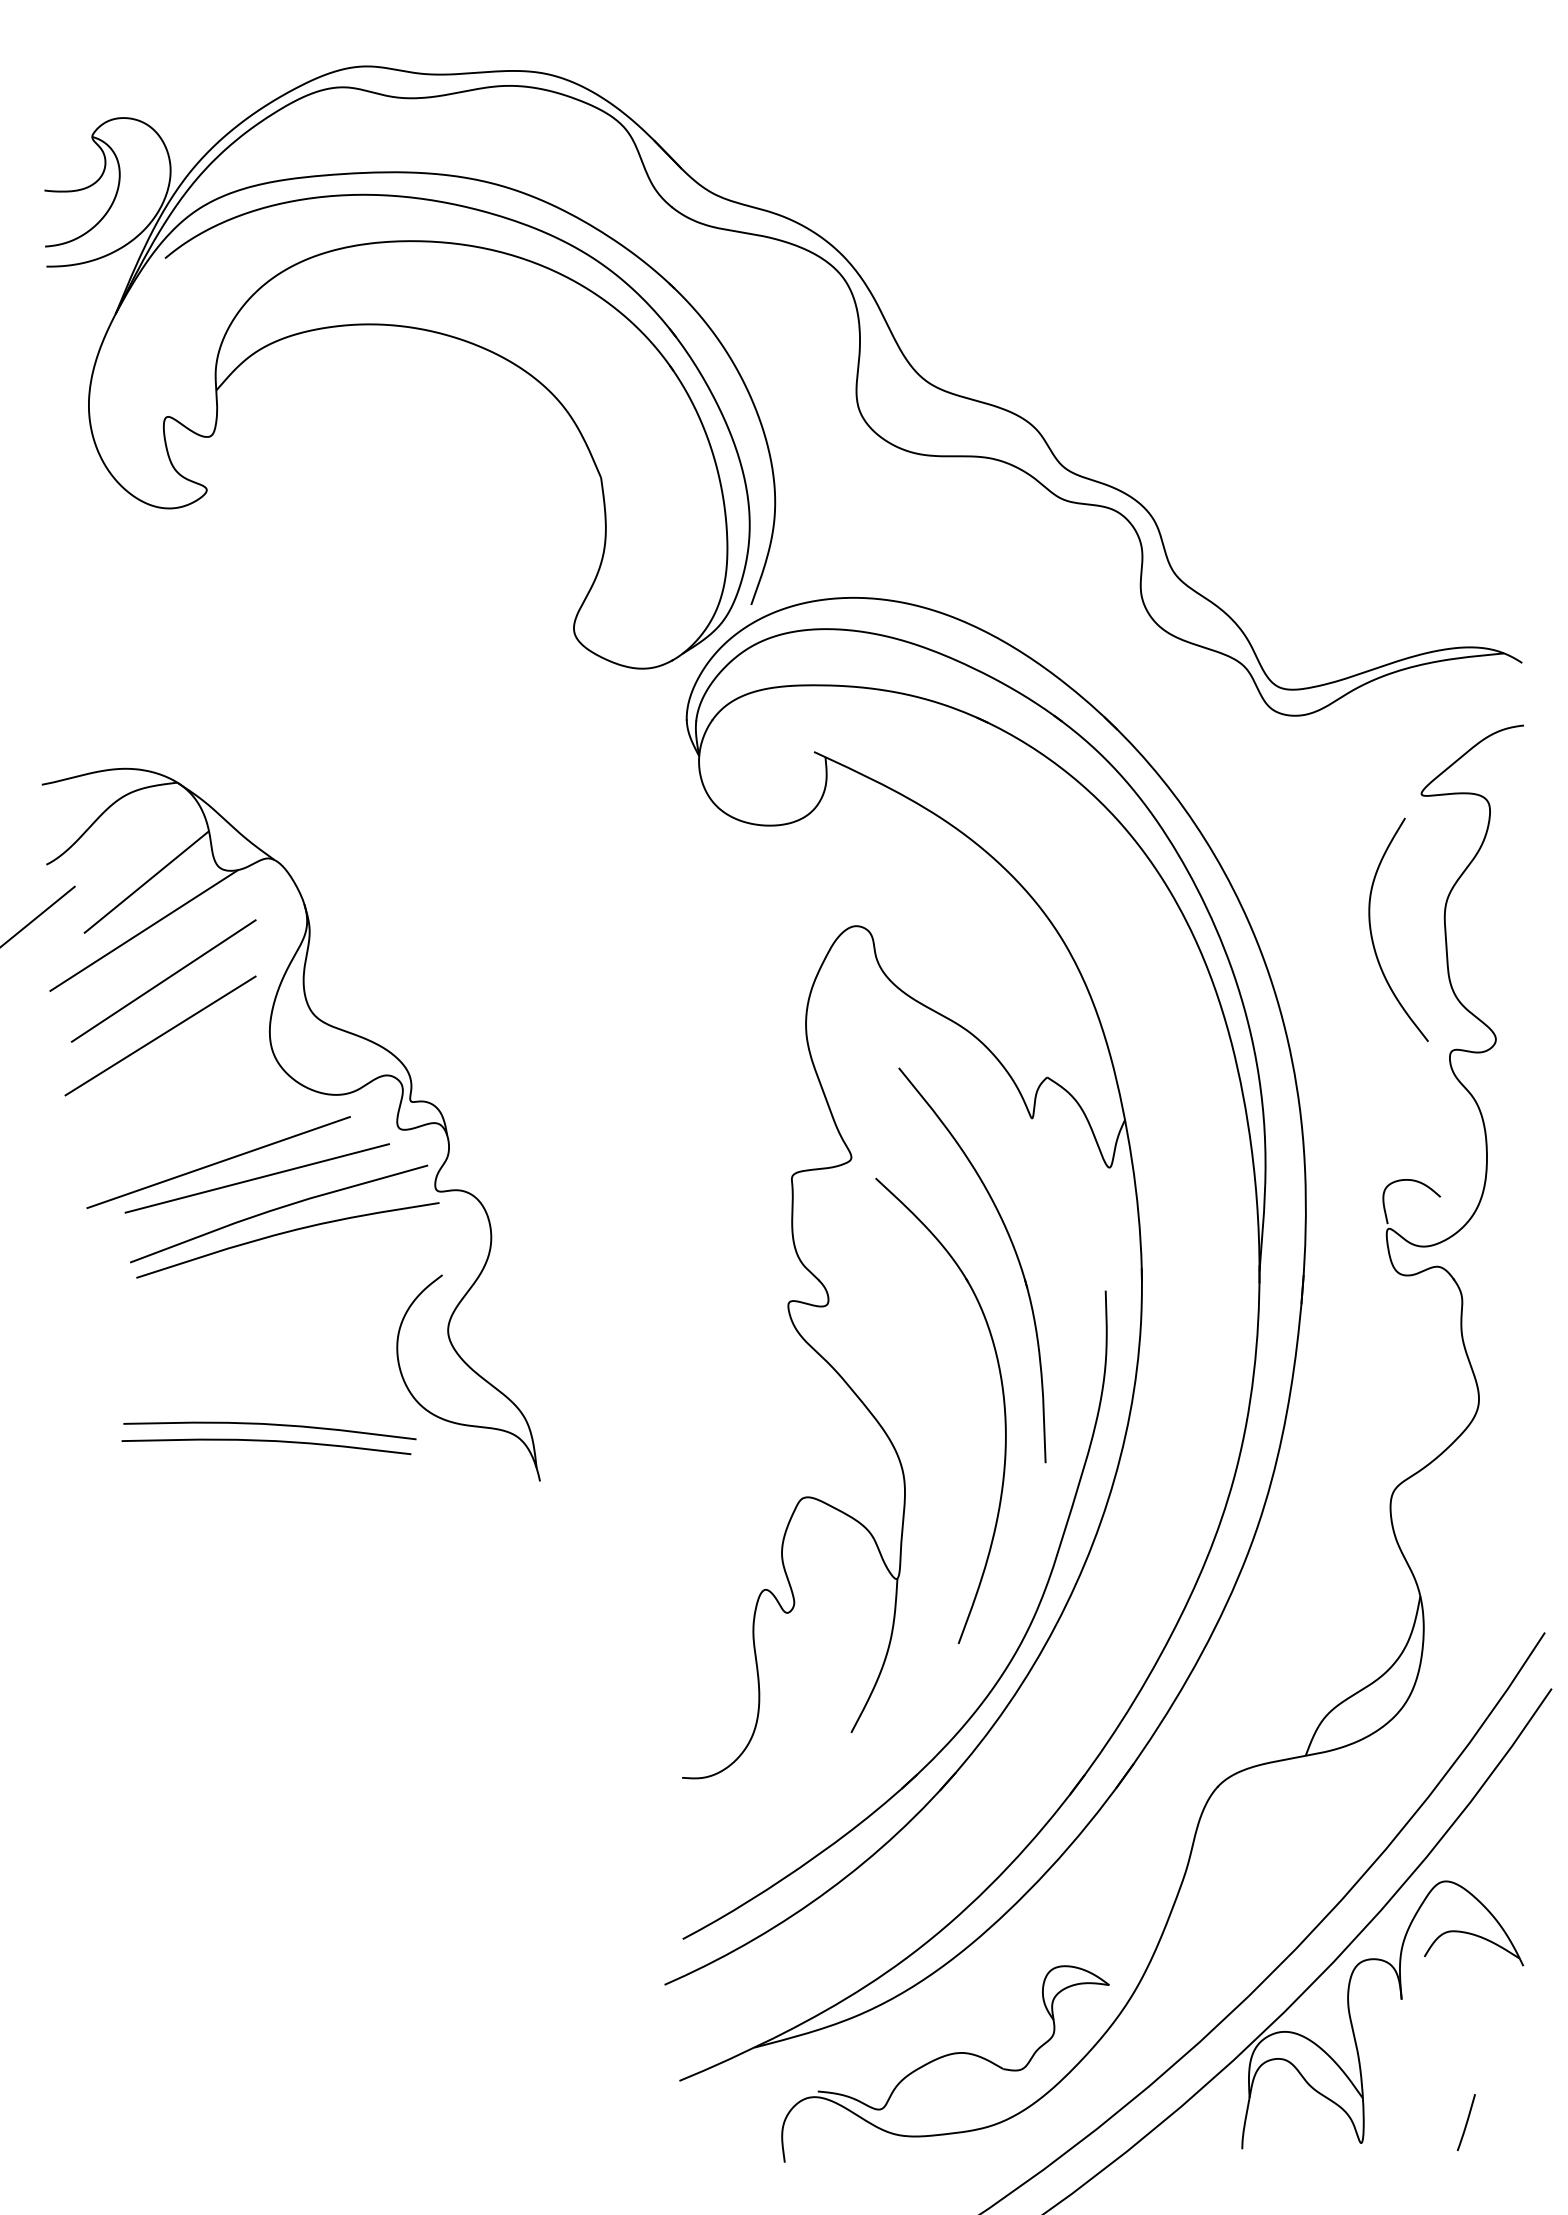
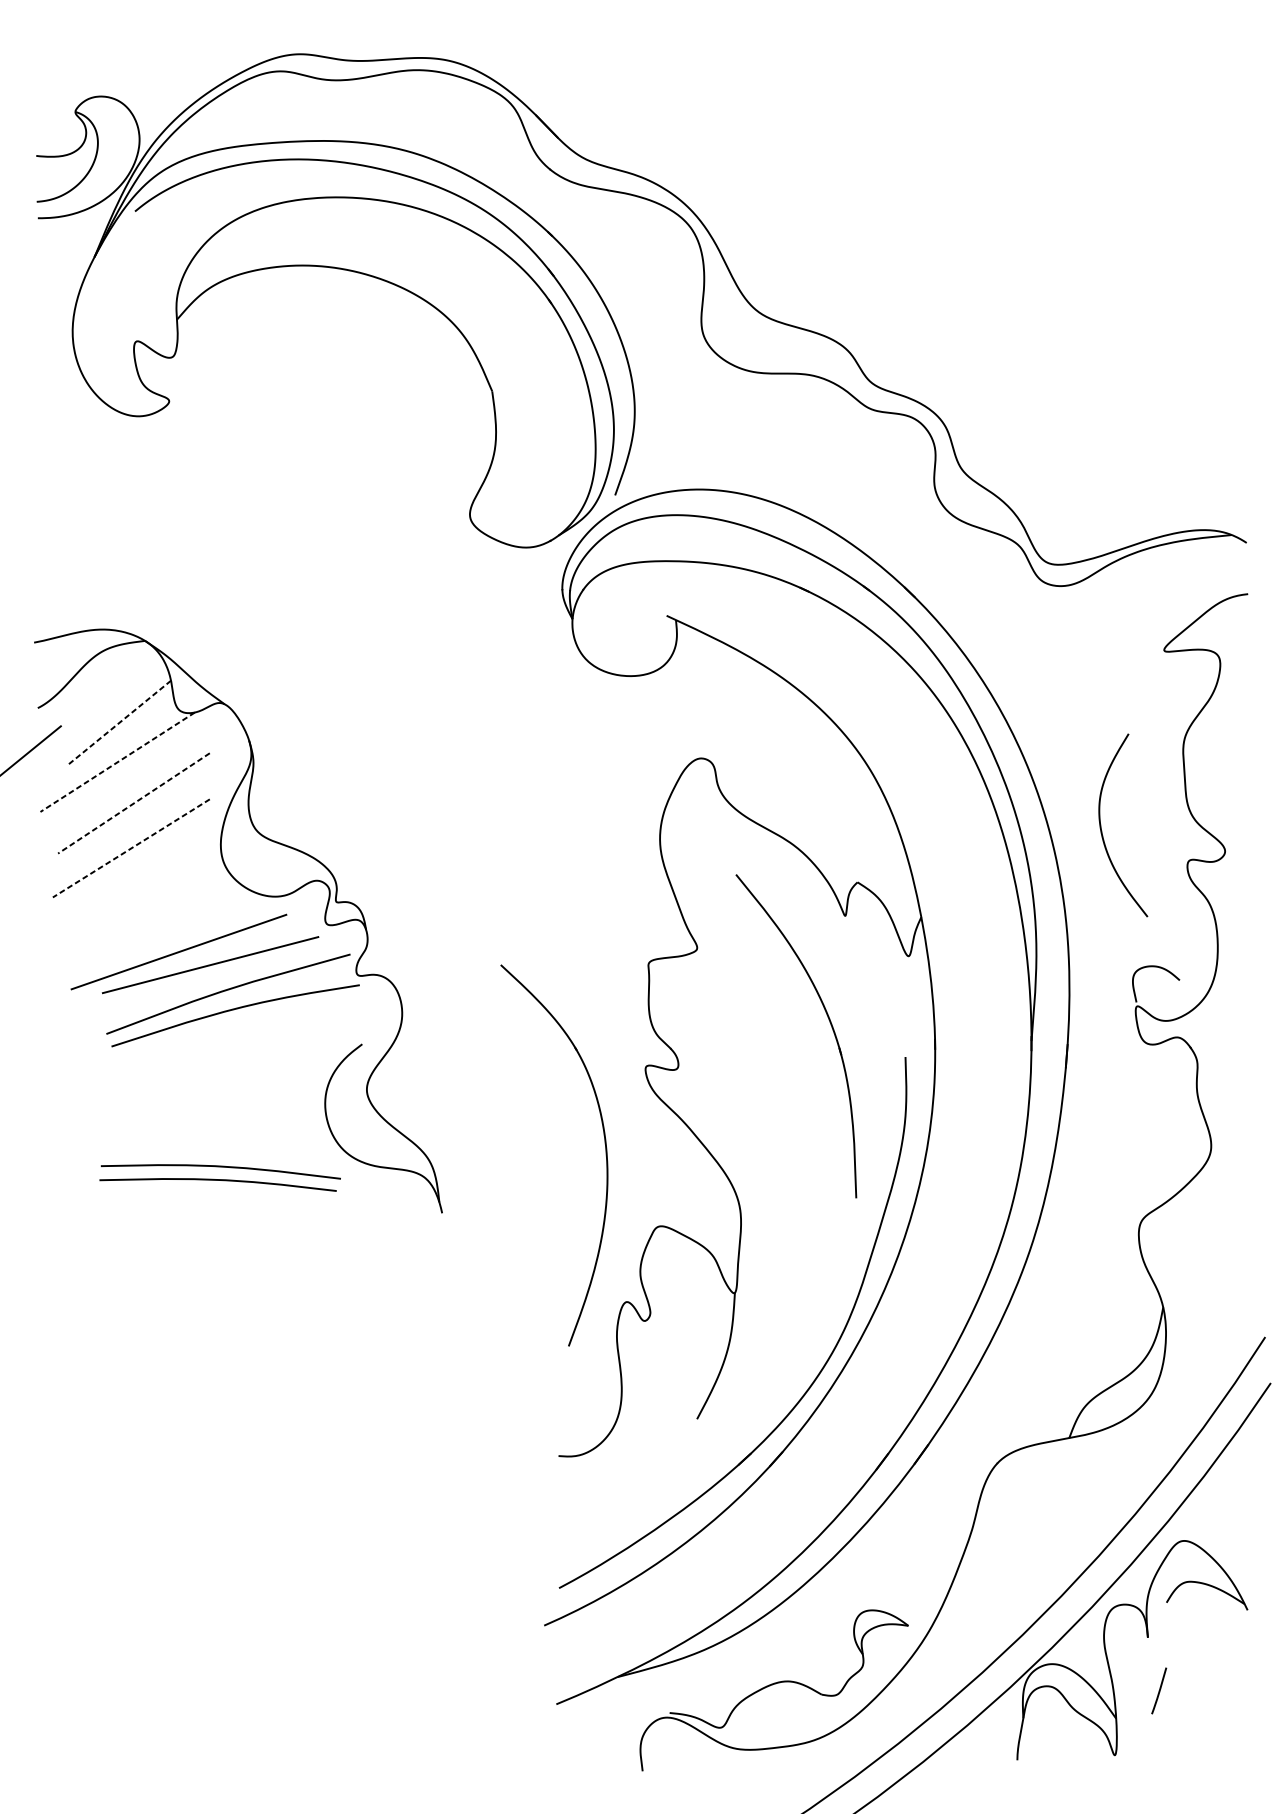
line: (146, 882) -> (119, 722), solid -> dashed
line: (143, 931) -> (117, 762), solid -> dashed
curve: (1372, 934) -> (1101, 829), moved
line: (163, 981) -> (133, 803), solid -> dashed
line: (160, 1035) -> (131, 848), solid -> dashed
part: (1003, 1407) -> (605, 1152), moved
line: (1466, 2122) -> (1159, 1690), moved

